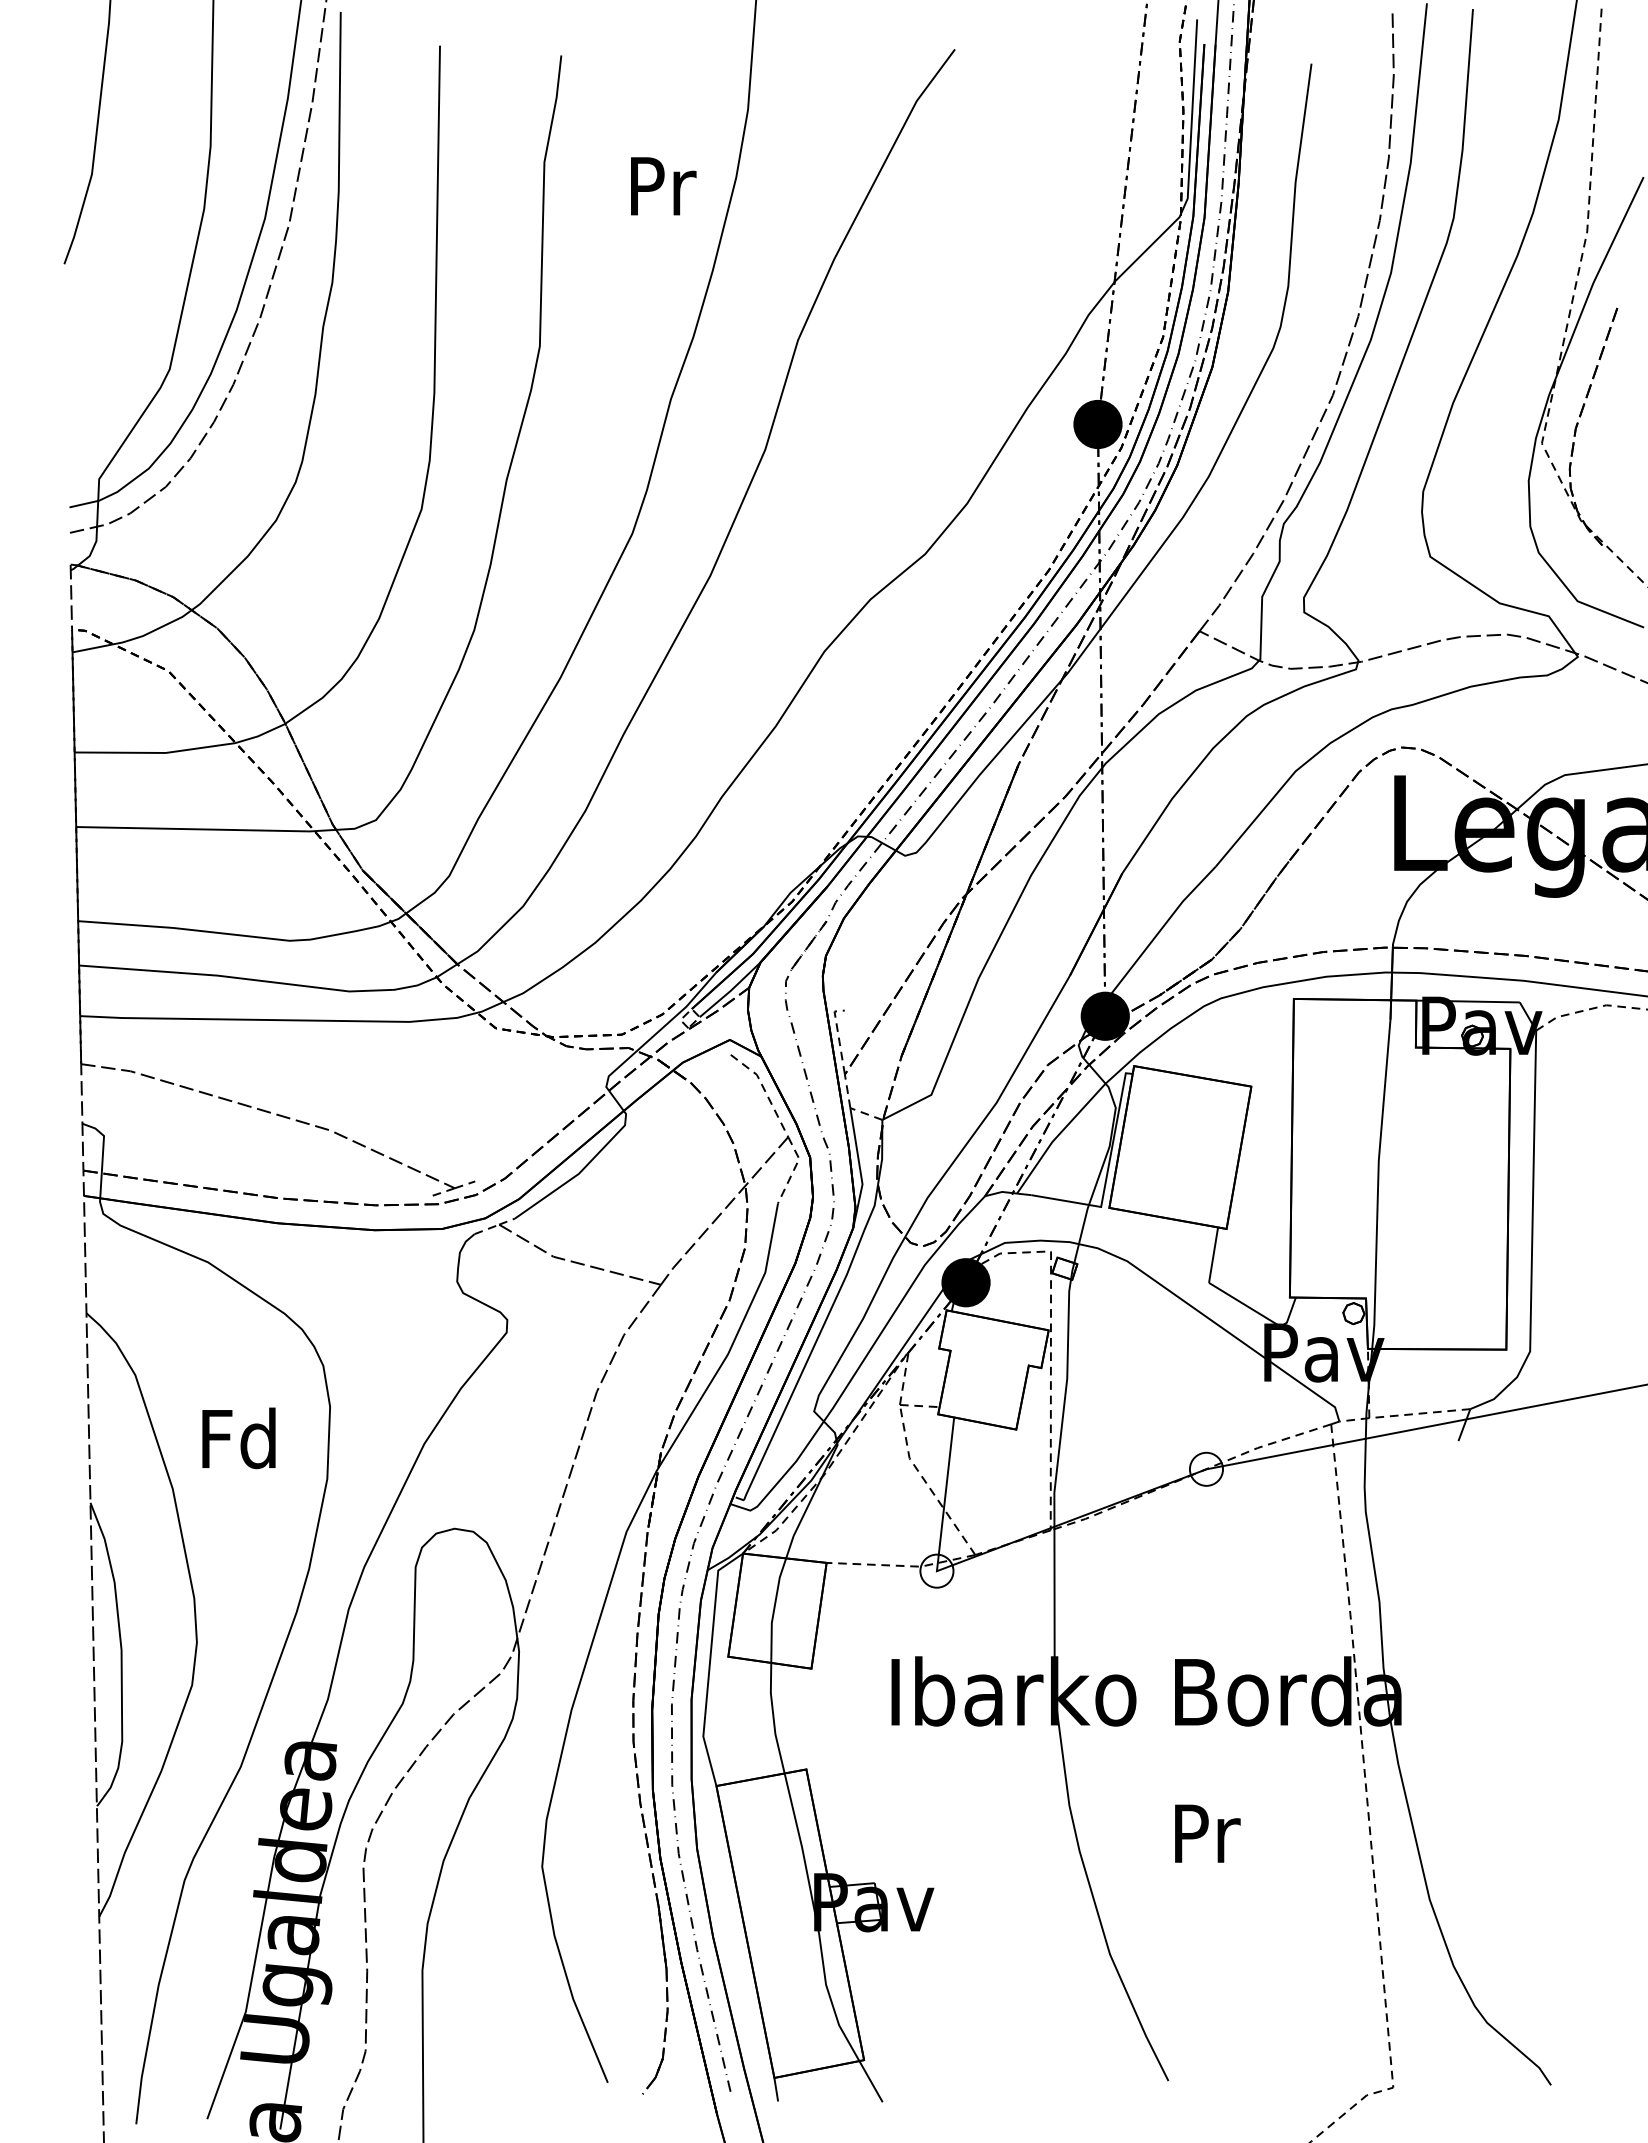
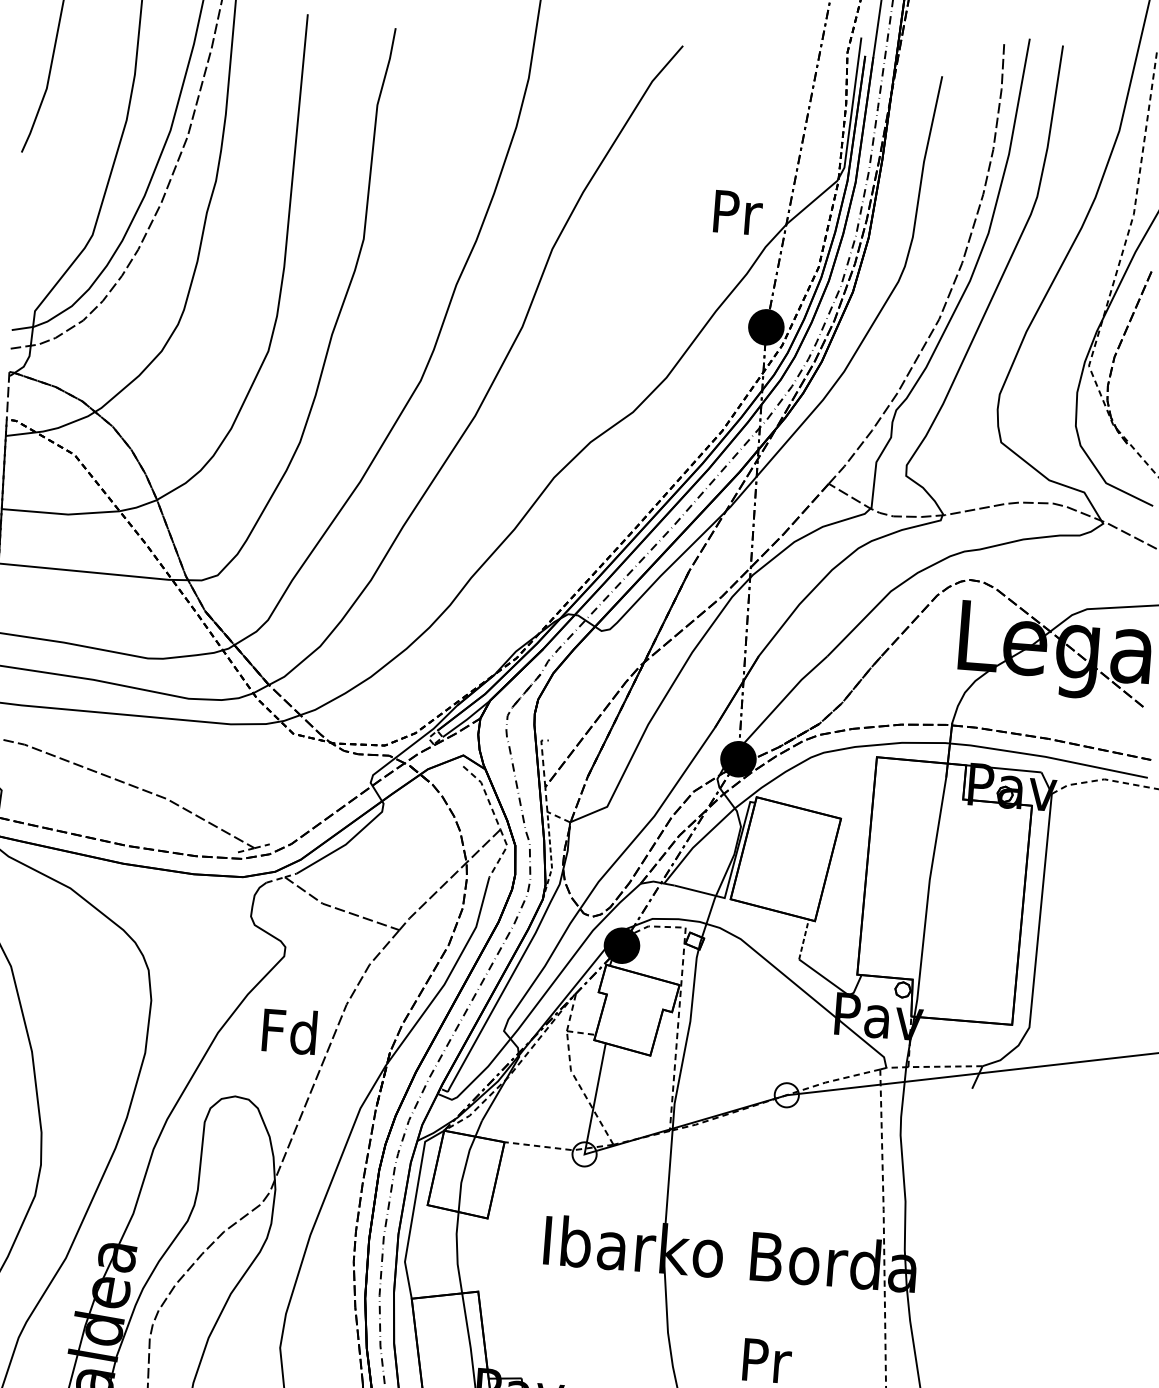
text: (663, 186) -> (738, 212), moved
line: (860, 1168) -> (551, 856), solid -> dashed
line: (1213, 1254) -> (804, 939), solid -> dashed
text: (238, 1438) -> (289, 1031), moved

